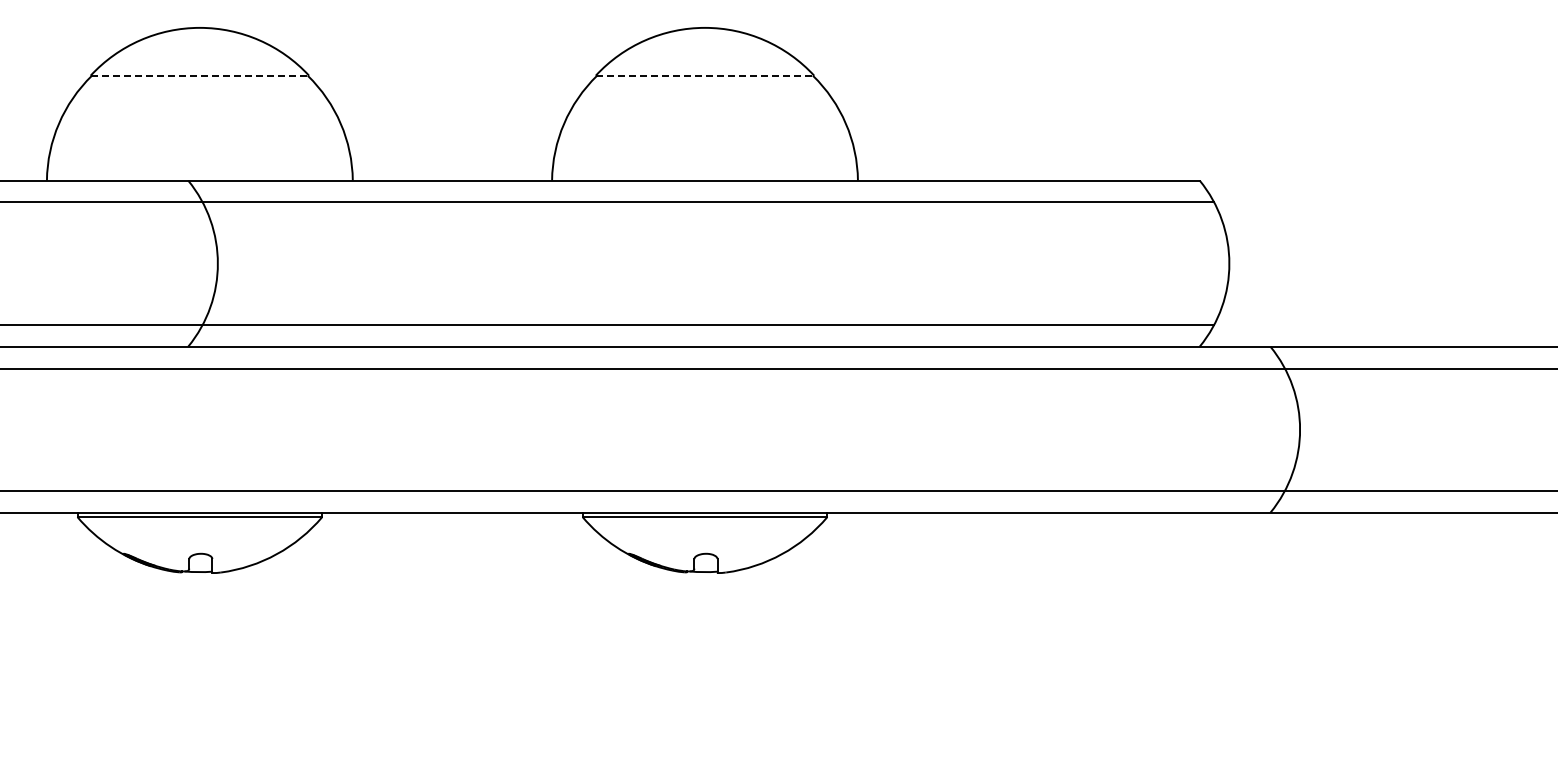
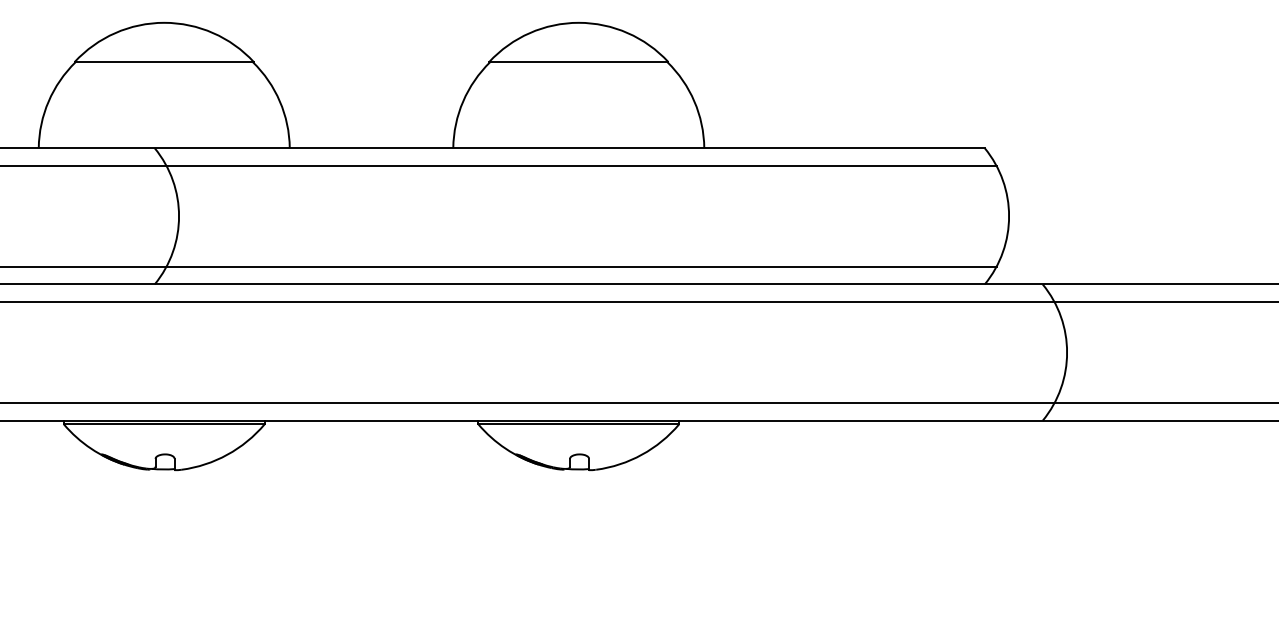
line: (200, 75) -> (164, 61), dashed -> solid
line: (705, 75) -> (579, 61), dashed -> solid

